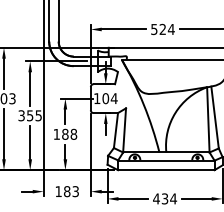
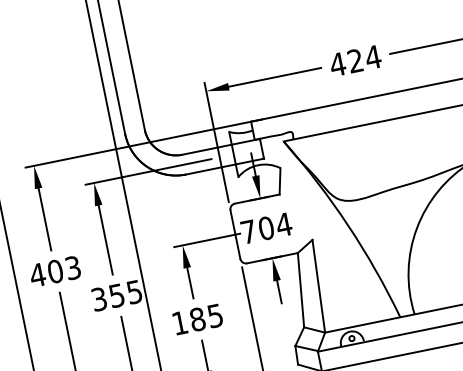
text: (153, 29) -> (336, 64), 524 -> 424
text: (97, 98) -> (249, 231), 104 -> 704
text: (73, 133) -> (214, 314), 188 -> 185

